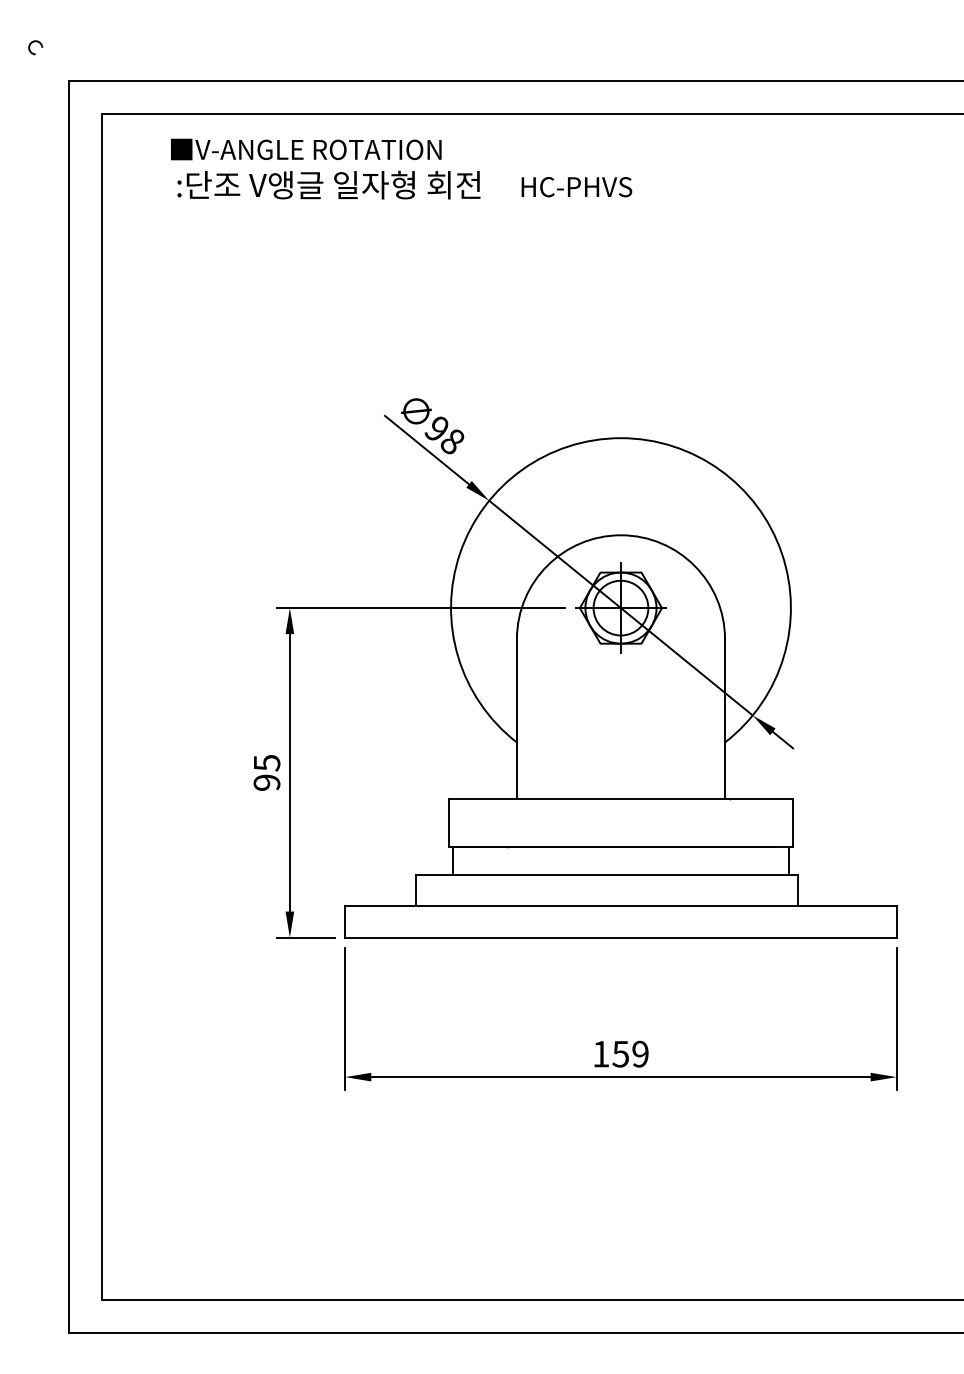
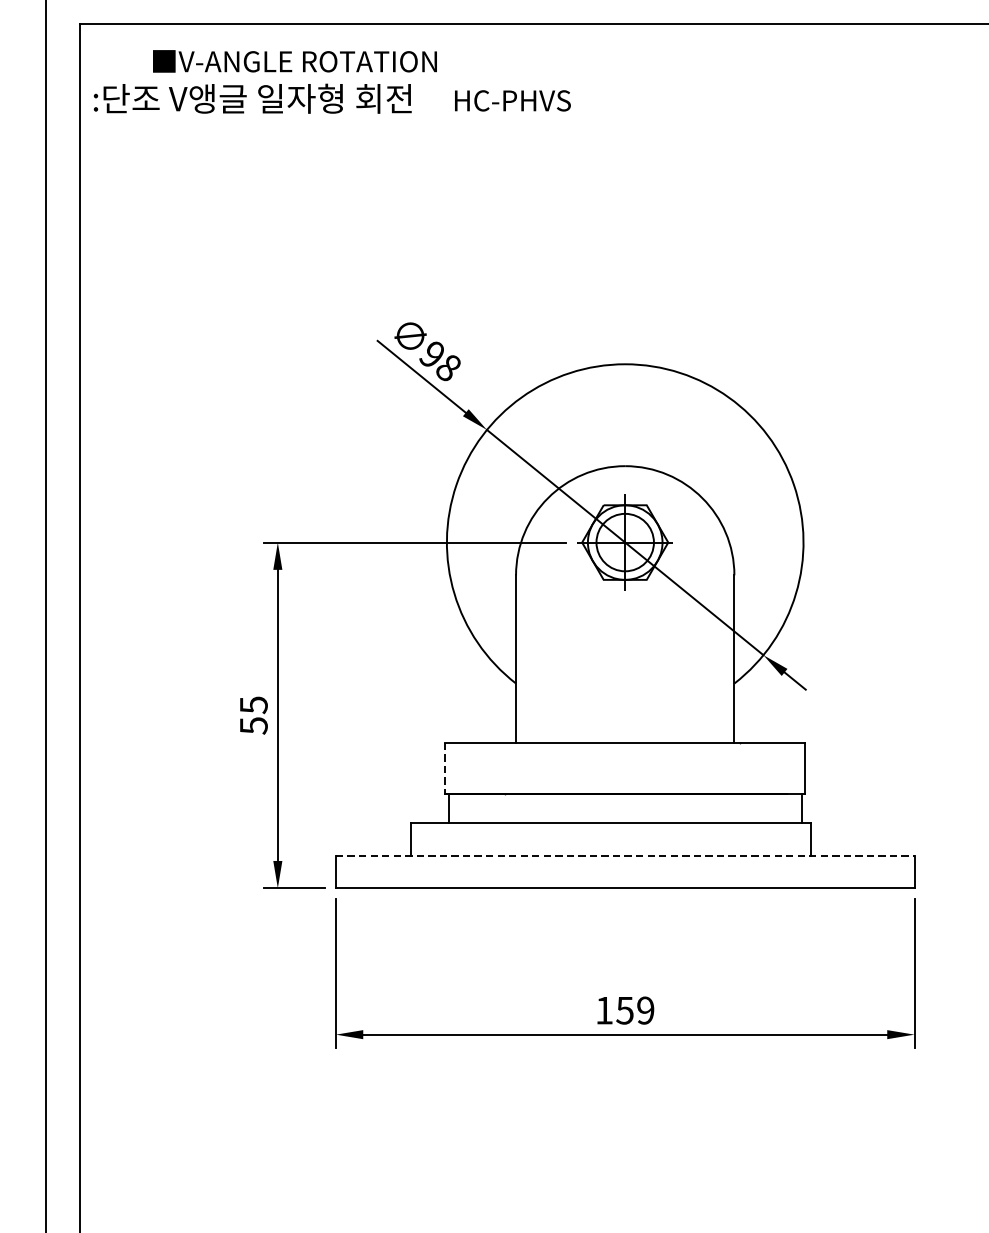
text: (404, 184) -> (331, 98), moved
text: (266, 782) -> (253, 725), 95 -> 55
line: (449, 823) -> (445, 768), solid -> dashed
line: (620, 906) -> (624, 855), solid -> dashed

